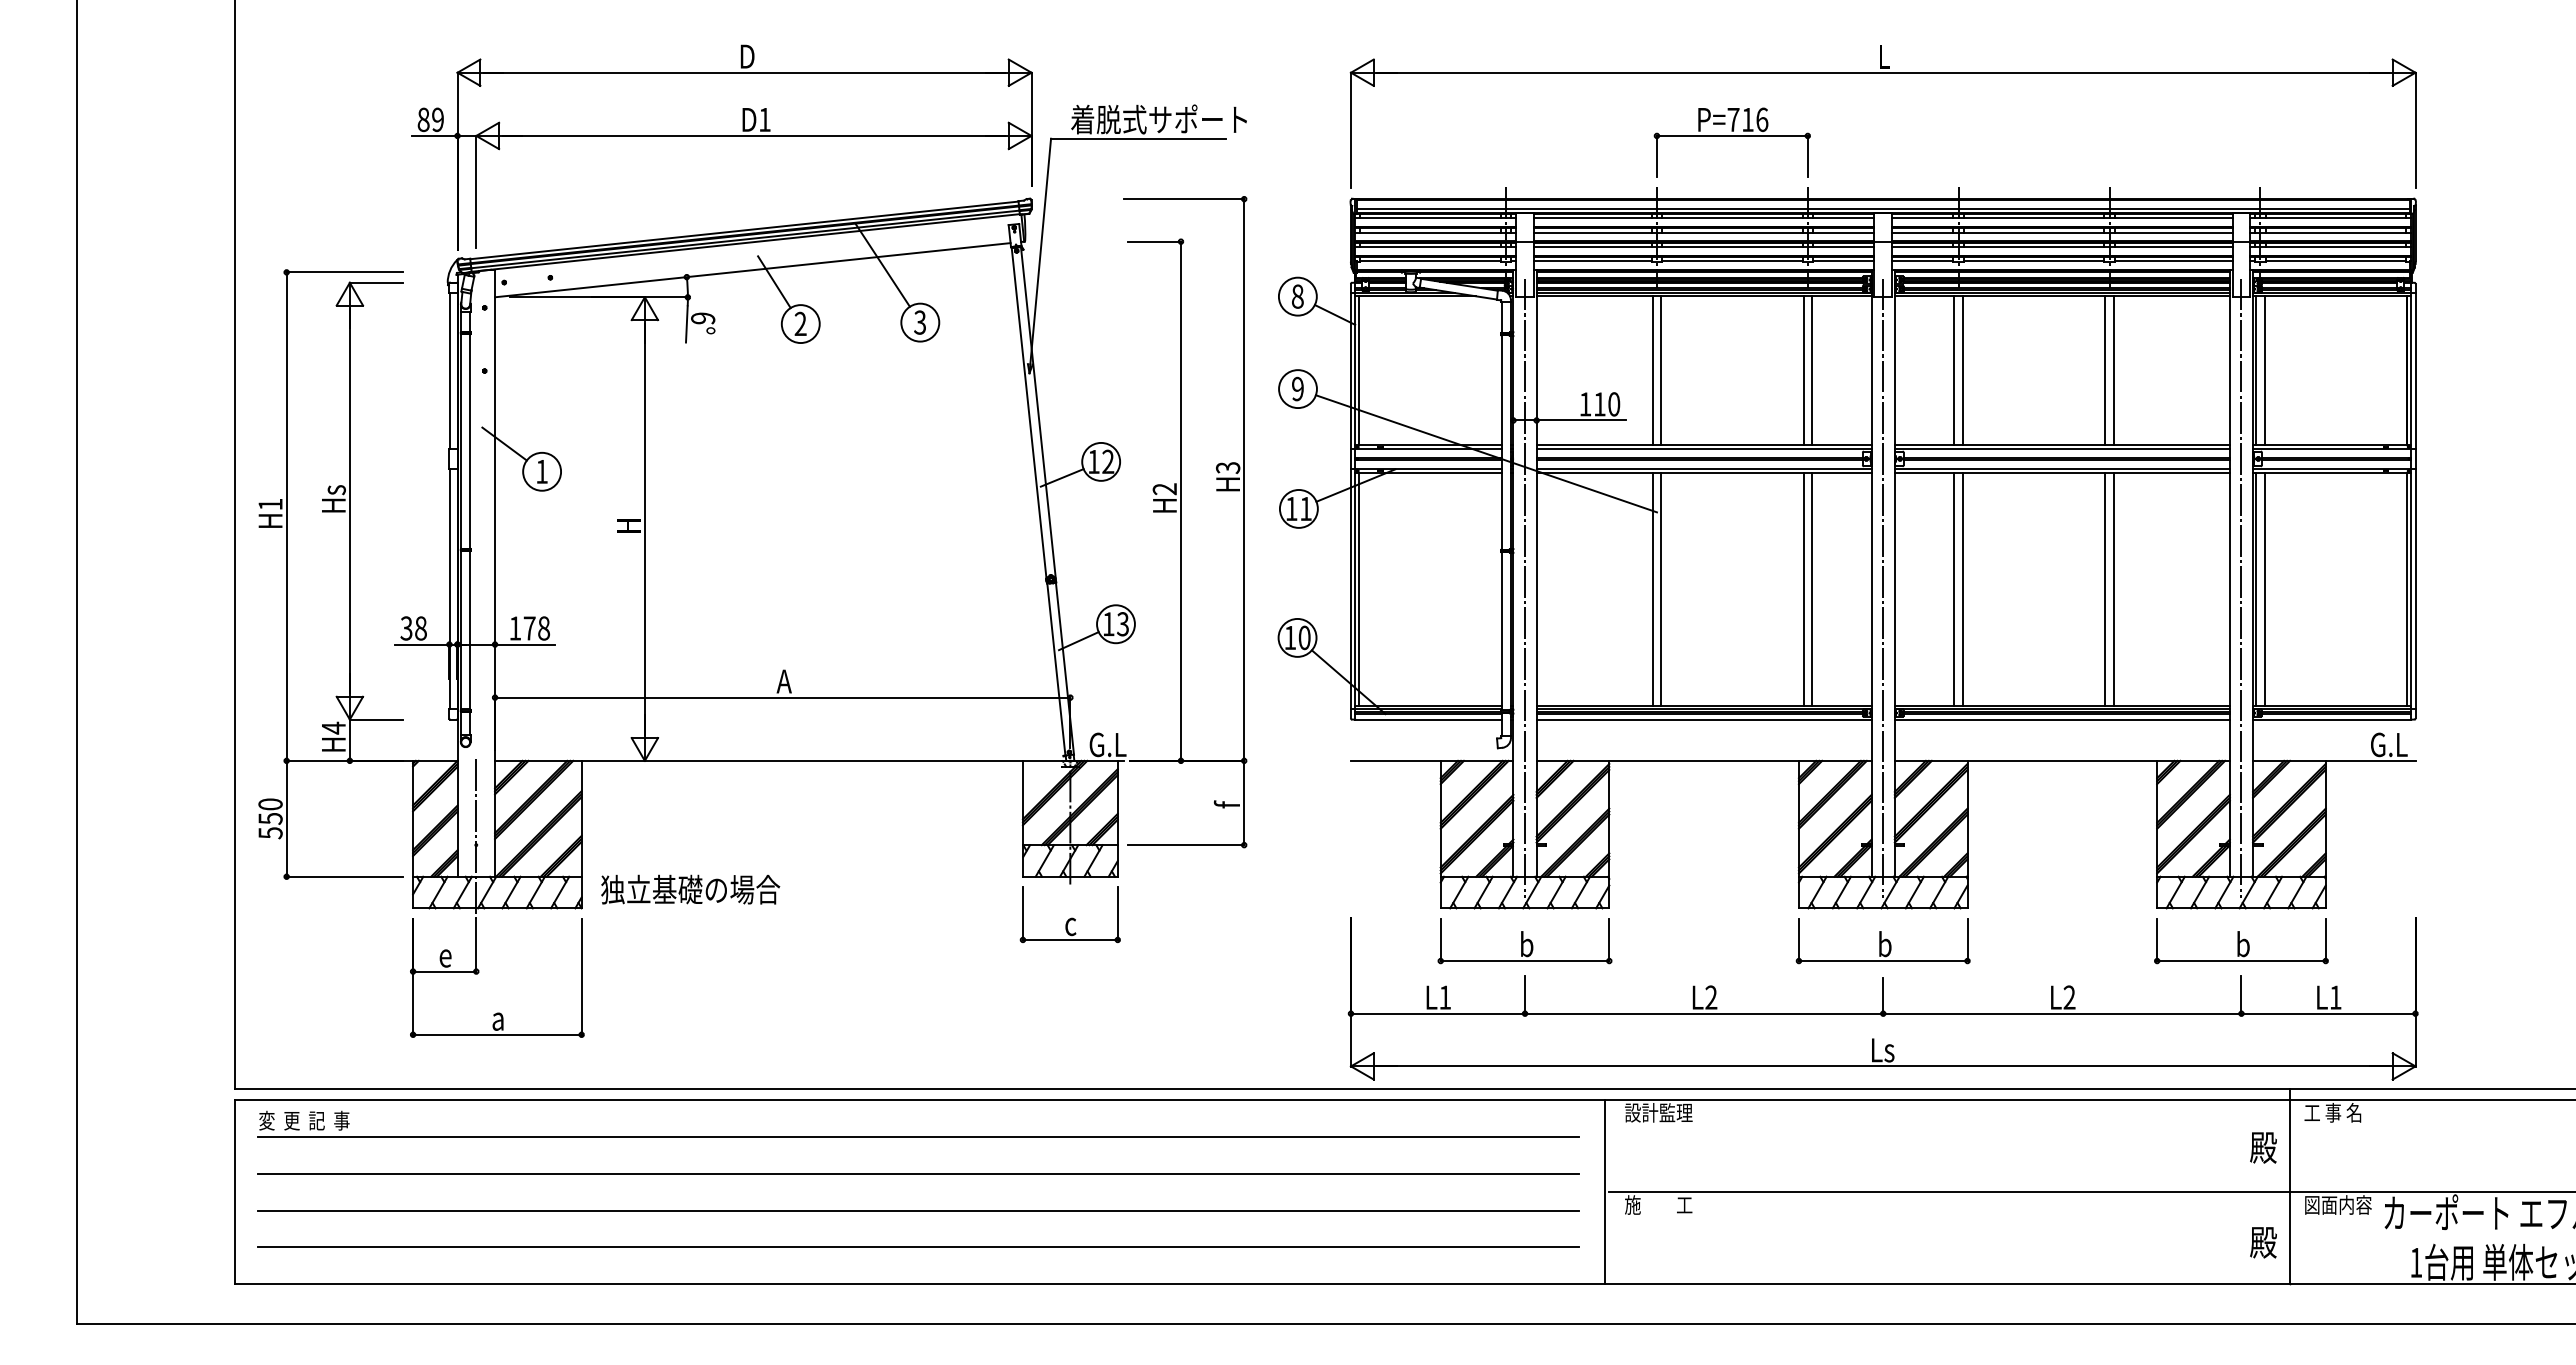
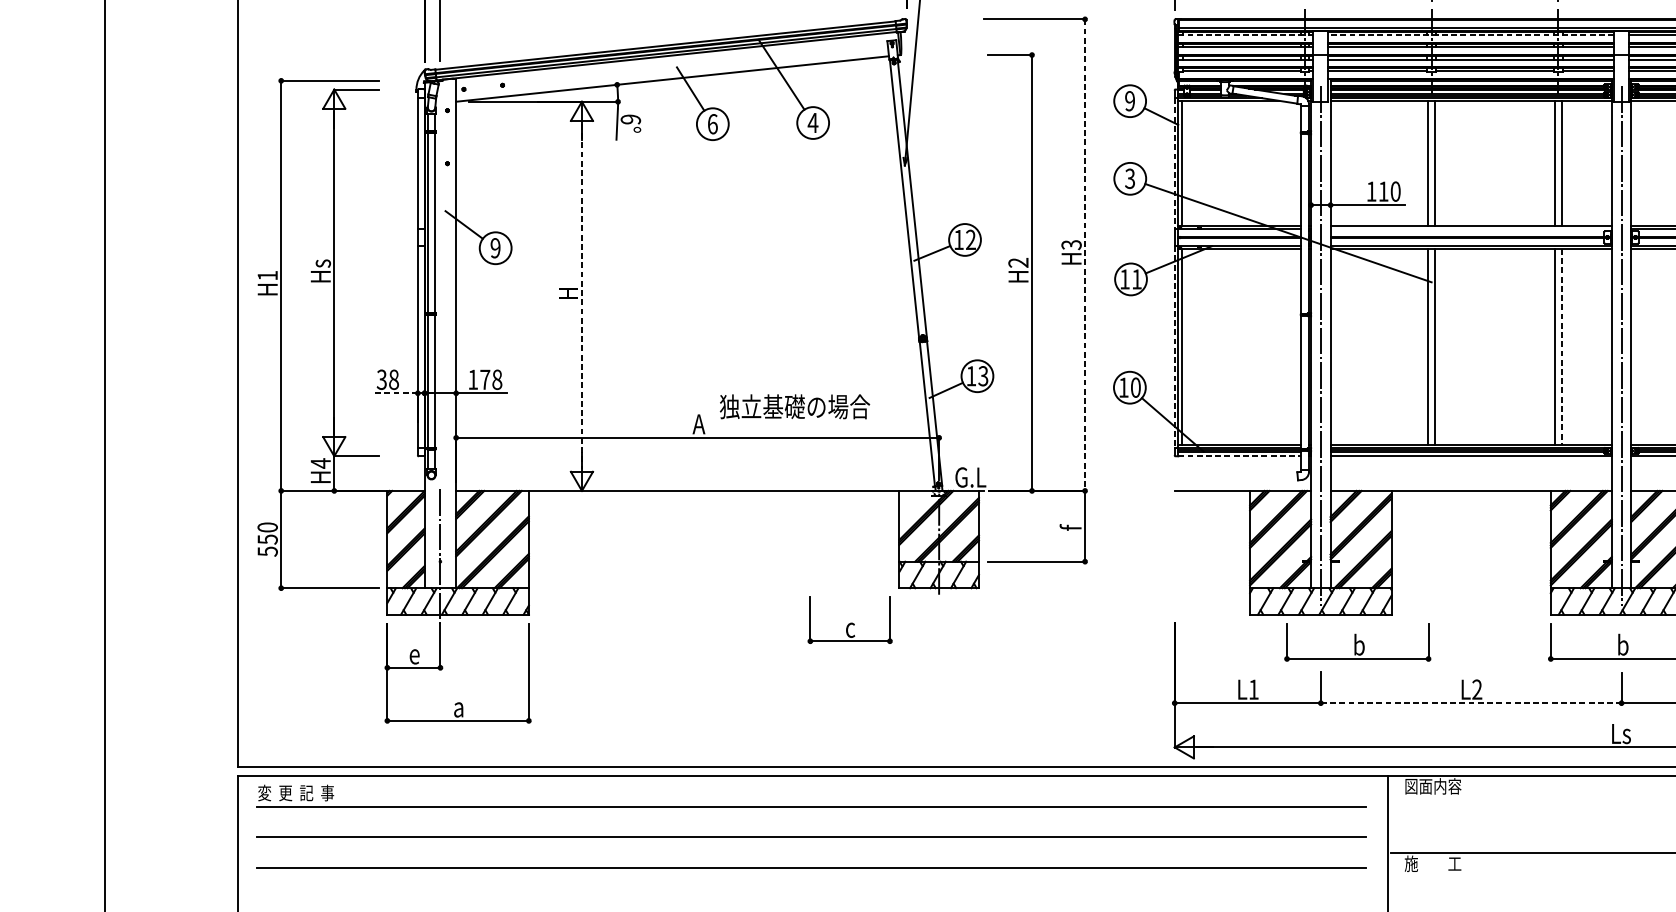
line: (1436, 218) -> (1246, 35), solid -> dashed
line: (1703, 218) -> (1470, 35), solid -> dashed
text: (1297, 296) -> (1129, 101), 8 -> 9
text: (919, 322) -> (812, 122), 3 -> 4
text: (800, 323) -> (712, 123), 2 -> 6
line: (1350, 370) -> (1174, 163), solid -> dashed
text: (1297, 389) -> (1129, 179), 9 -> 3
line: (1703, 448) -> (1470, 228), removed
text: (541, 471) -> (495, 248), 1 -> 9
line: (1244, 480) -> (1085, 255), solid -> dashed
line: (644, 529) -> (581, 296), solid -> dashed
line: (1350, 589) -> (1174, 347), solid -> dashed
line: (1812, 589) -> (1562, 347), solid -> dashed
line: (421, 644) -> (394, 393), solid -> dashed
line: (1428, 719) -> (1239, 456), solid -> dashed
text: (690, 889) -> (794, 406), moved
part: (1069, 914) -> (849, 619), moved
part: (1524, 941) -> (1357, 642), moved
line: (1704, 1013) -> (1471, 703), solid -> dashed
text: (1658, 1112) -> (1432, 786), 設計監理 -> 図面内容
line: (917, 1247) -> (810, 899), removed

